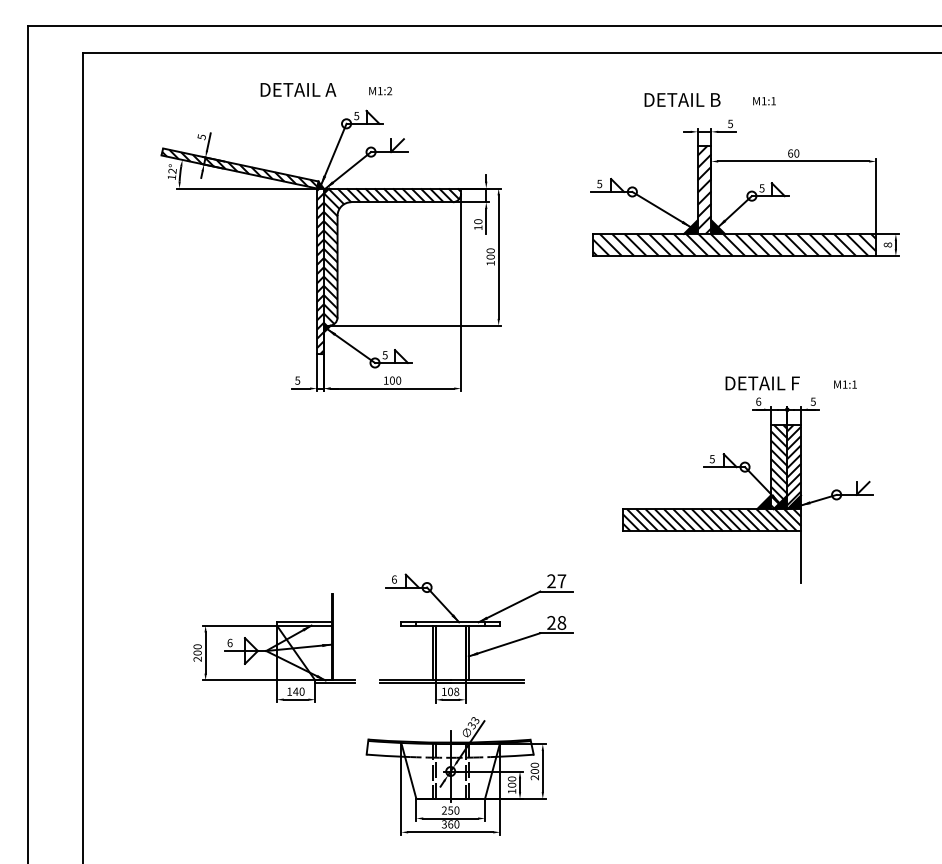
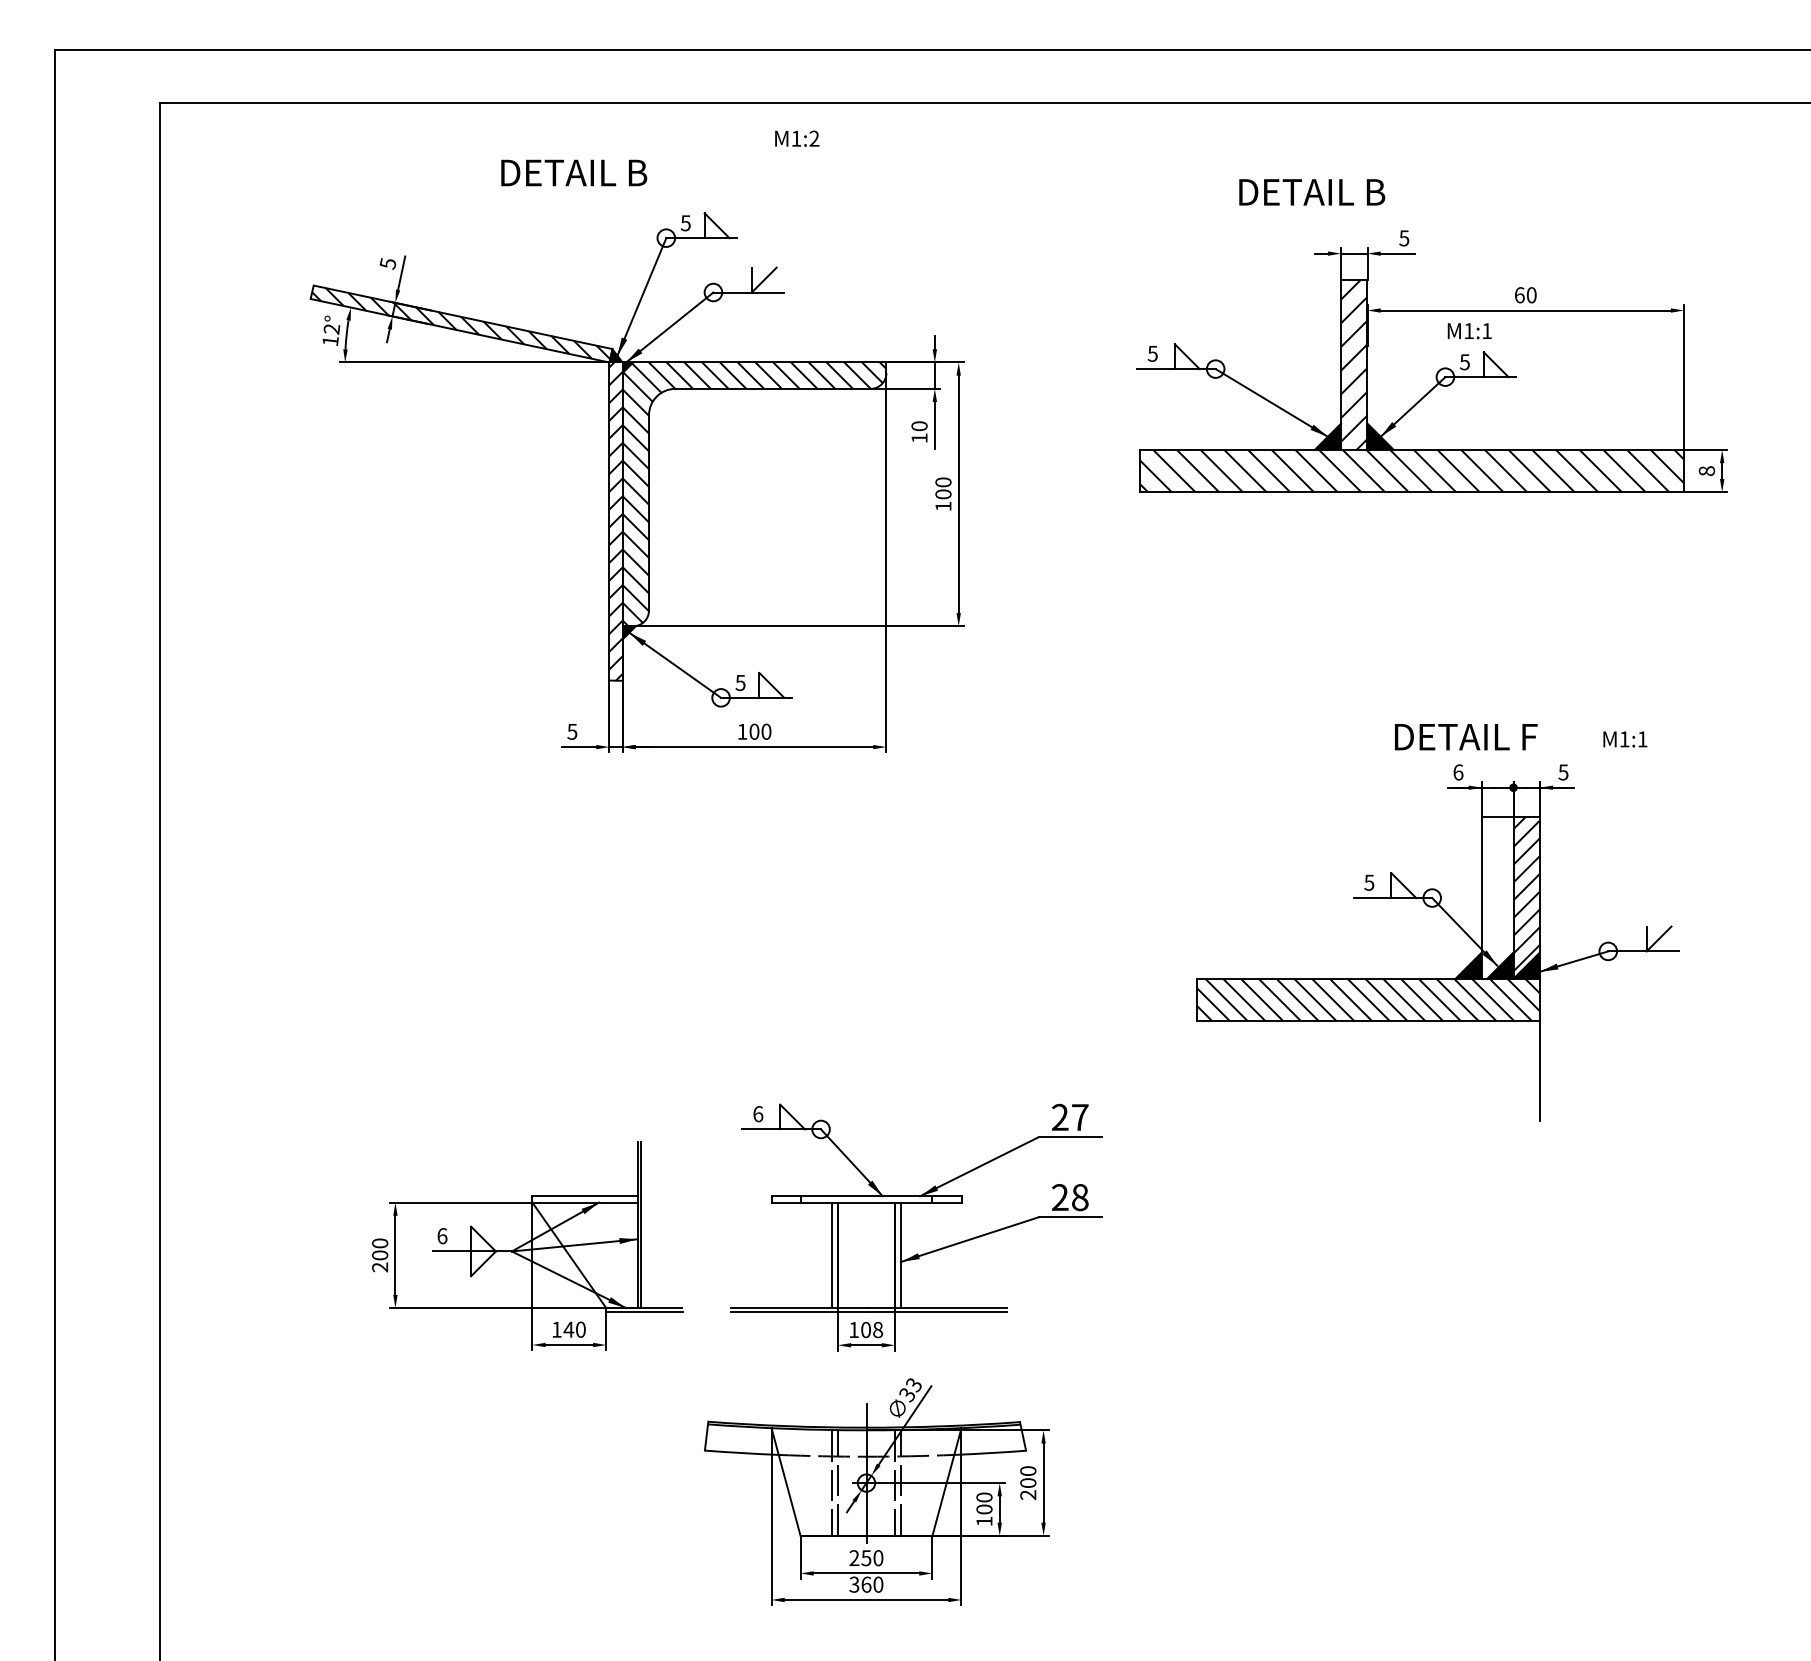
text: (330, 89) -> (635, 172), DETAIL A -> DETAIL B
text: (380, 90) -> (796, 137), moved
text: (764, 101) -> (1469, 331), moved
hatch: (778, 466) -> (1496, 896), removed

